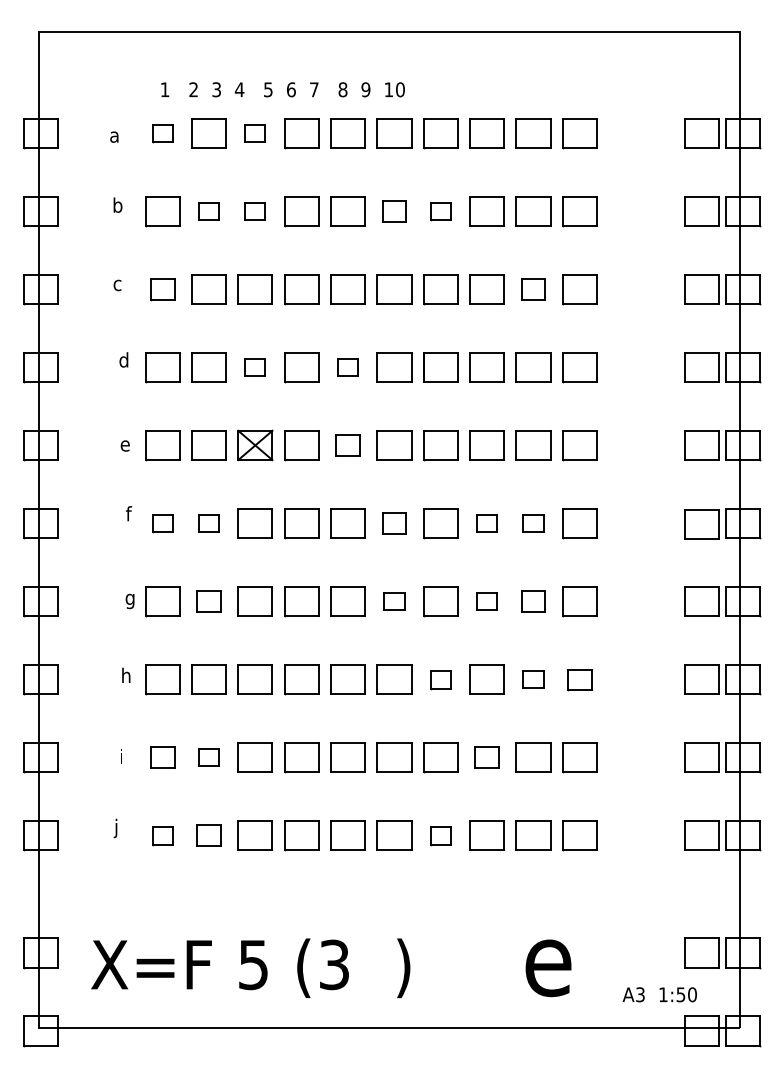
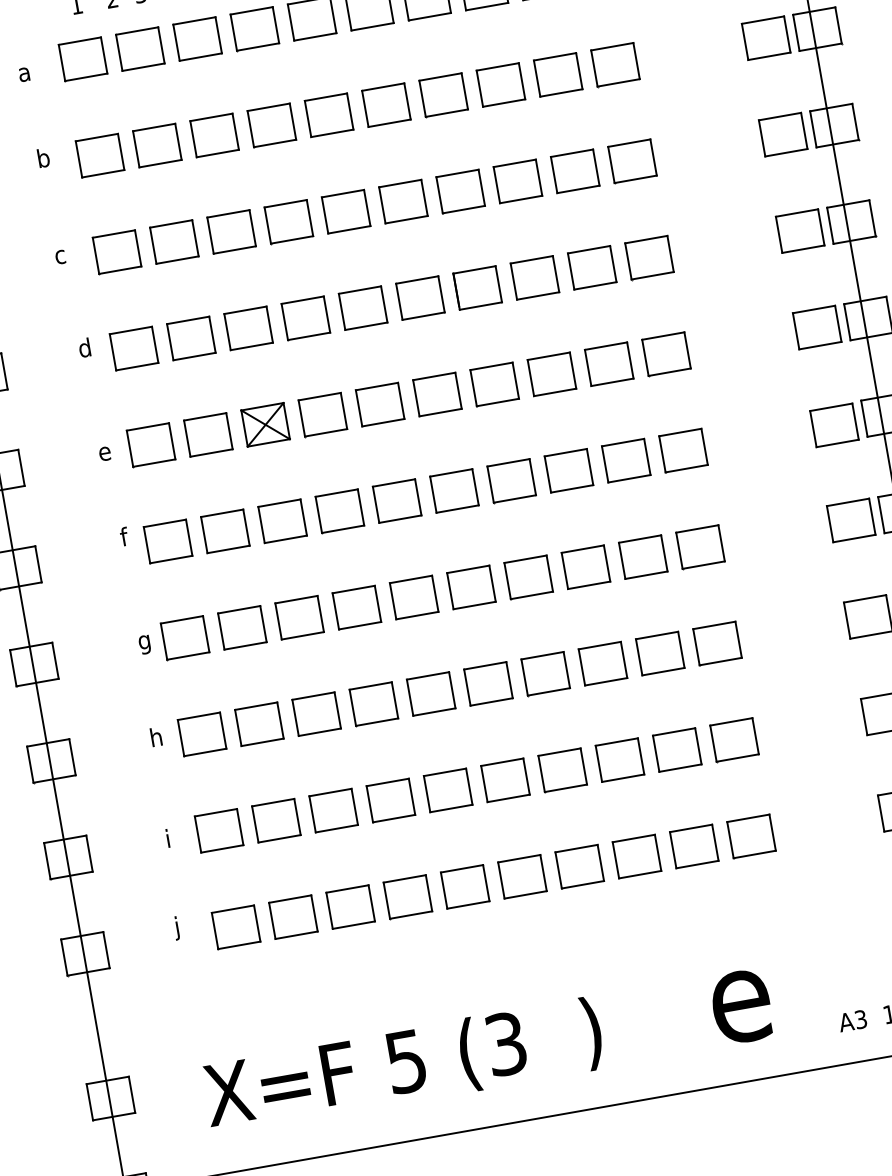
part: (162, 133) -> (82, 59), size x1.67
part: (254, 133) -> (196, 39), size x1.67
part: (208, 211) -> (156, 146), size x1.67
part: (254, 211) -> (213, 136), size x1.67
part: (394, 211) -> (386, 105), size x1.43
part: (440, 211) -> (443, 95), size x1.67
part: (162, 289) -> (116, 252), size x1.43
part: (533, 289) -> (575, 171), size x1.43
part: (254, 367) -> (247, 328), size x1.67
part: (347, 367) -> (362, 308), size x1.67
part: (347, 445) -> (379, 404), size x1.43
part: (162, 523) -> (167, 541), size x1.67
part: (208, 523) -> (224, 531), size x1.67
part: (394, 523) -> (454, 490), size x1.43
part: (486, 523) -> (568, 470), size x1.67
part: (533, 523) -> (626, 460), size x1.67
part: (208, 601) -> (241, 627), size x1.43
part: (394, 601) -> (471, 587), size x1.67
part: (486, 601) -> (585, 567), size x1.67
part: (533, 601) -> (643, 557), size x1.43
part: (440, 679) -> (545, 673), size x1.67
part: (533, 679) -> (660, 653), size x1.67
part: (579, 679) -> (717, 643), size x1.43
part: (162, 757) -> (218, 830), size x1.43
part: (208, 757) -> (275, 820), size x1.67
part: (486, 757) -> (619, 759), size x1.43
part: (162, 835) -> (235, 926), size x1.67
part: (208, 835) -> (292, 916), size x1.43
part: (440, 835) -> (579, 866), size x1.67
text: (250, 968) -> (403, 1066), moved

